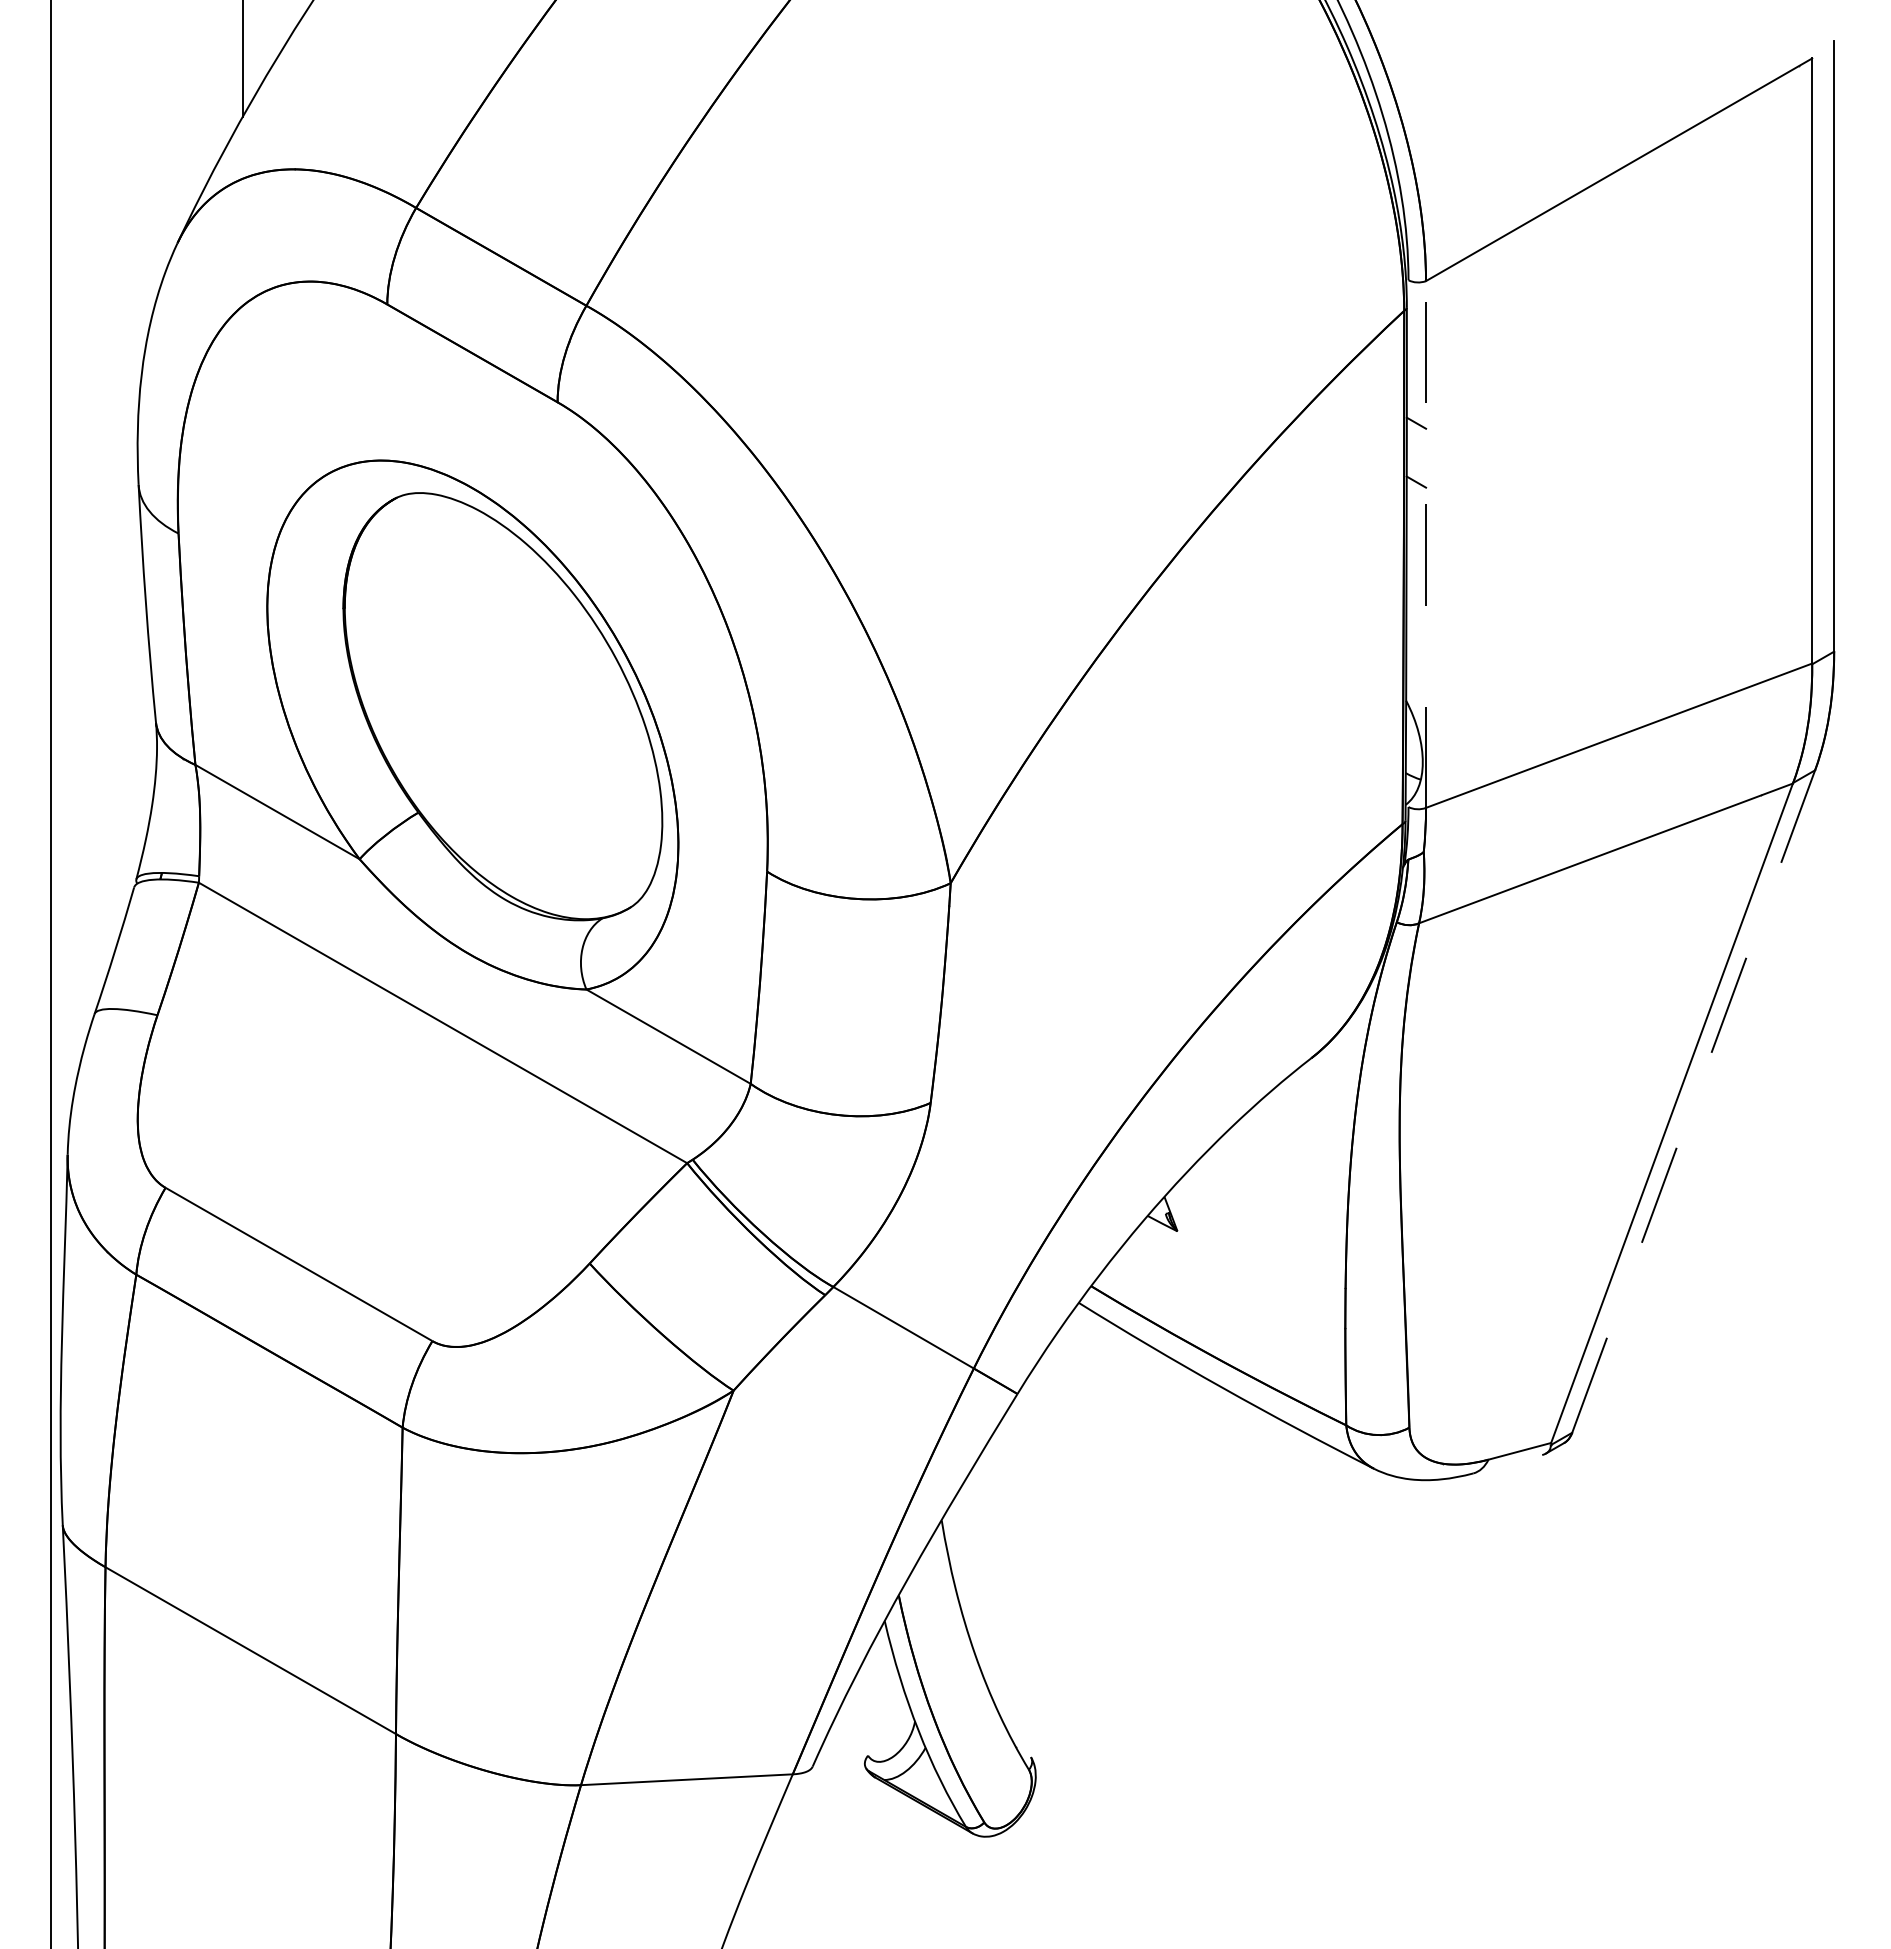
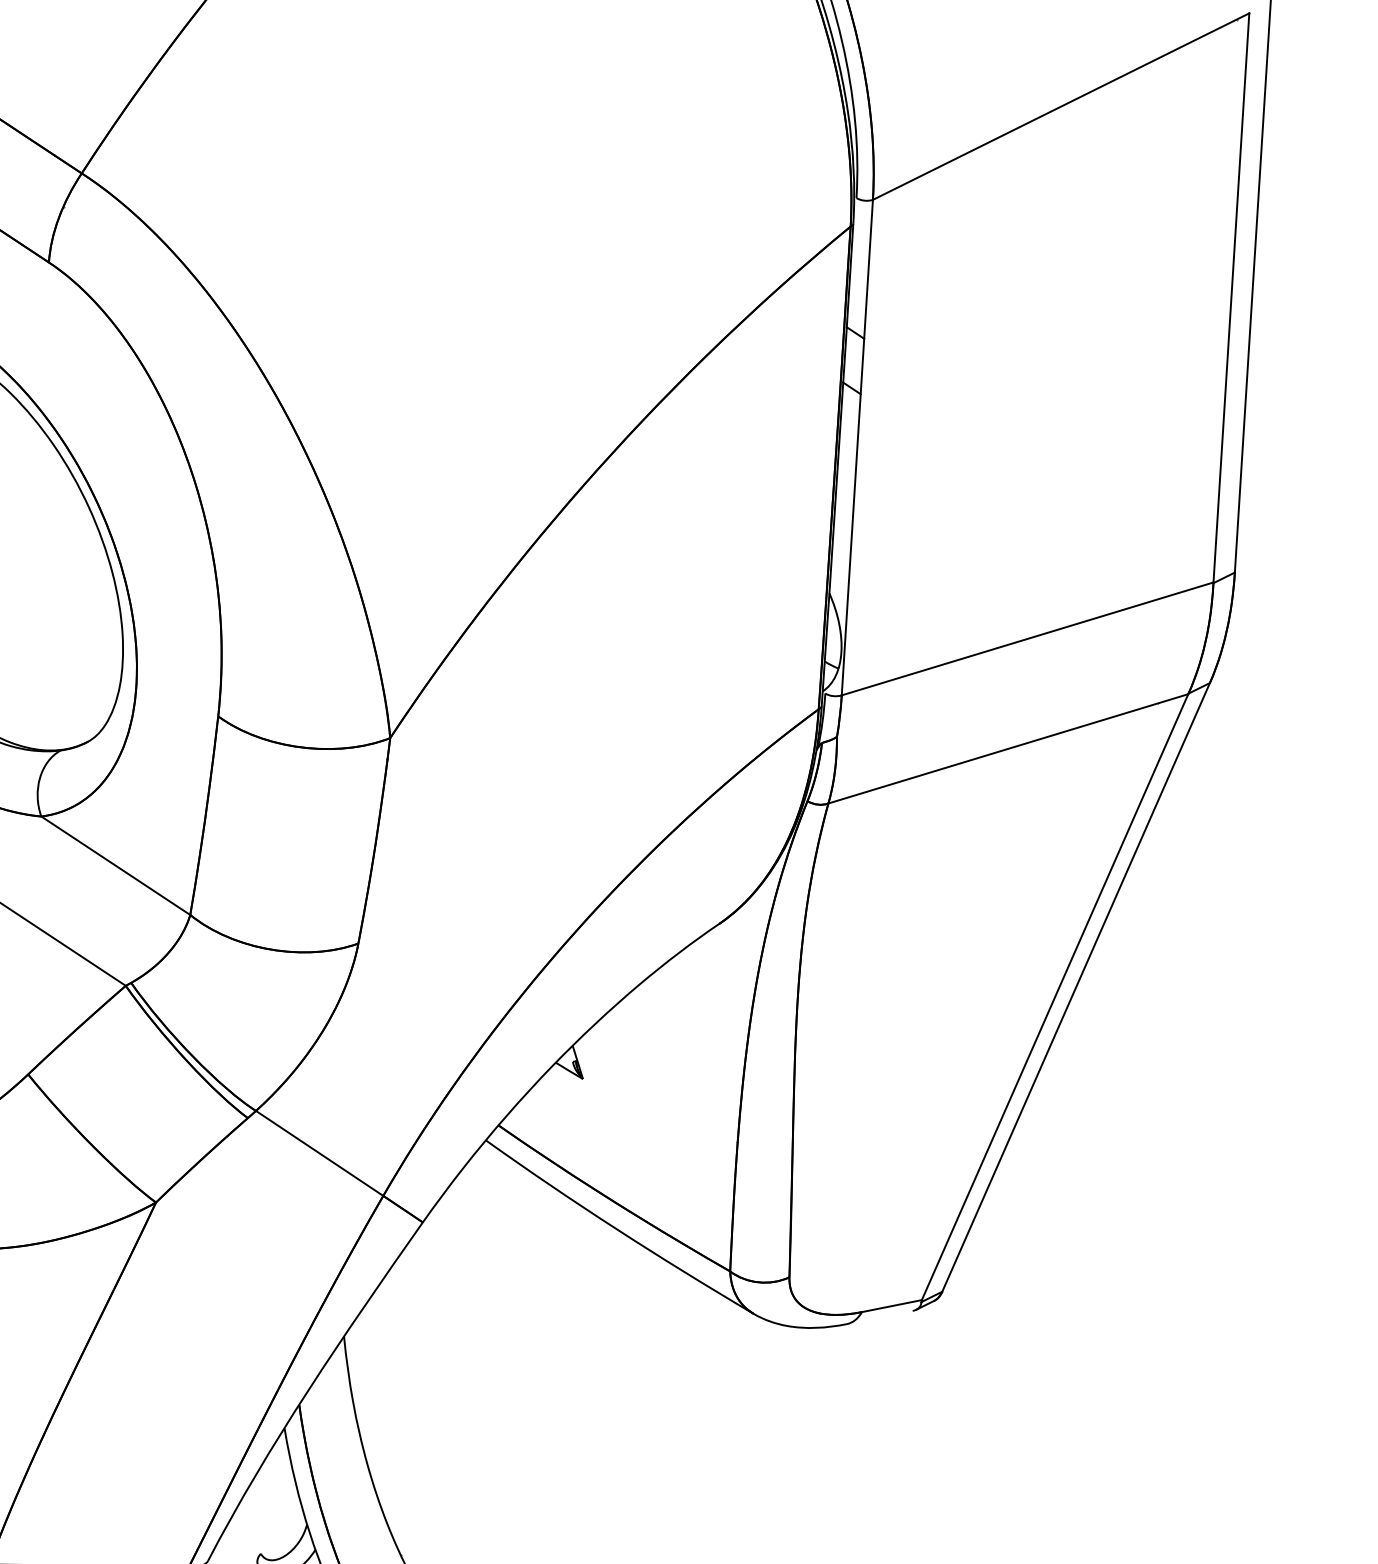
line: (1426, 543) -> (857, 446), dashed -> solid
line: (1693, 1101) -> (1075, 987), dashed -> solid

